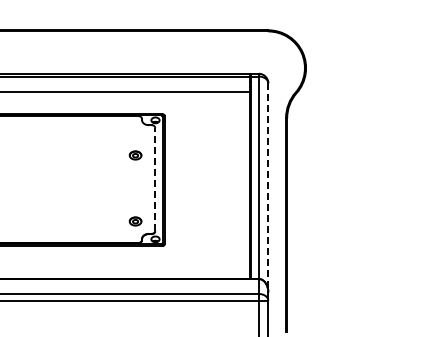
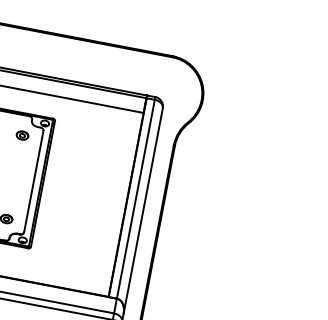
part: (135, 155) -> (22, 135), moved
line: (155, 179) -> (34, 181), dashed -> solid
line: (268, 187) -> (143, 210), dashed -> solid

